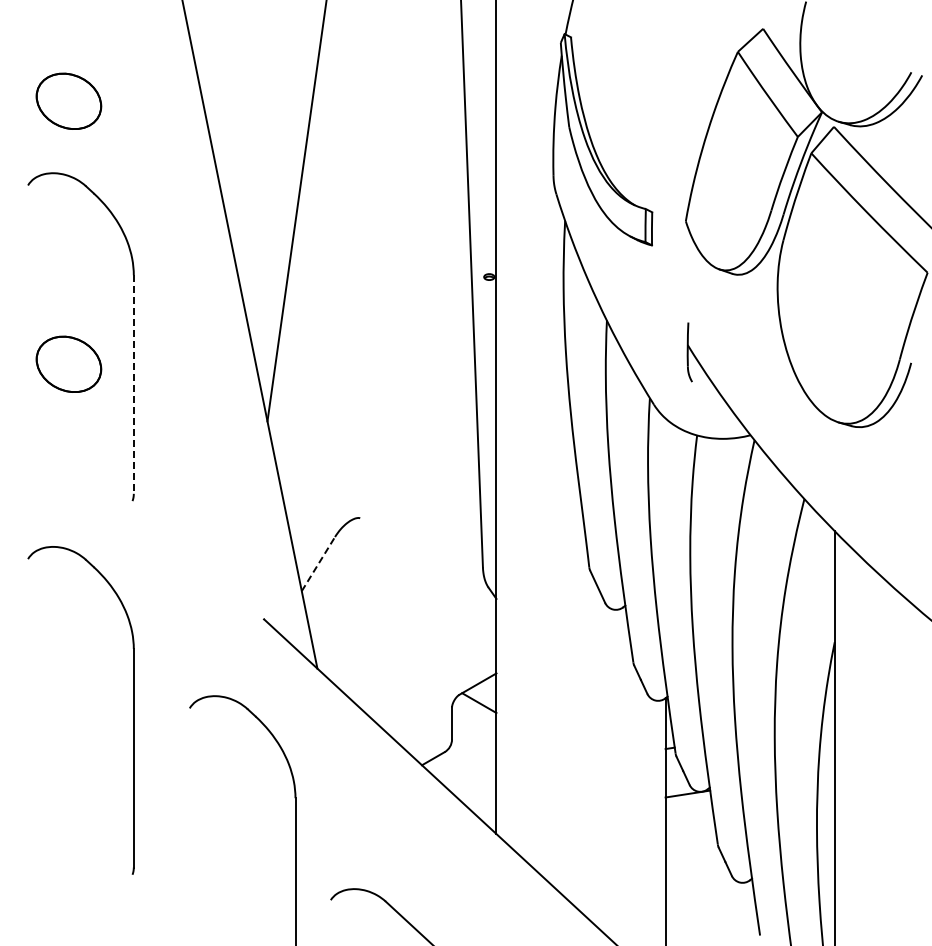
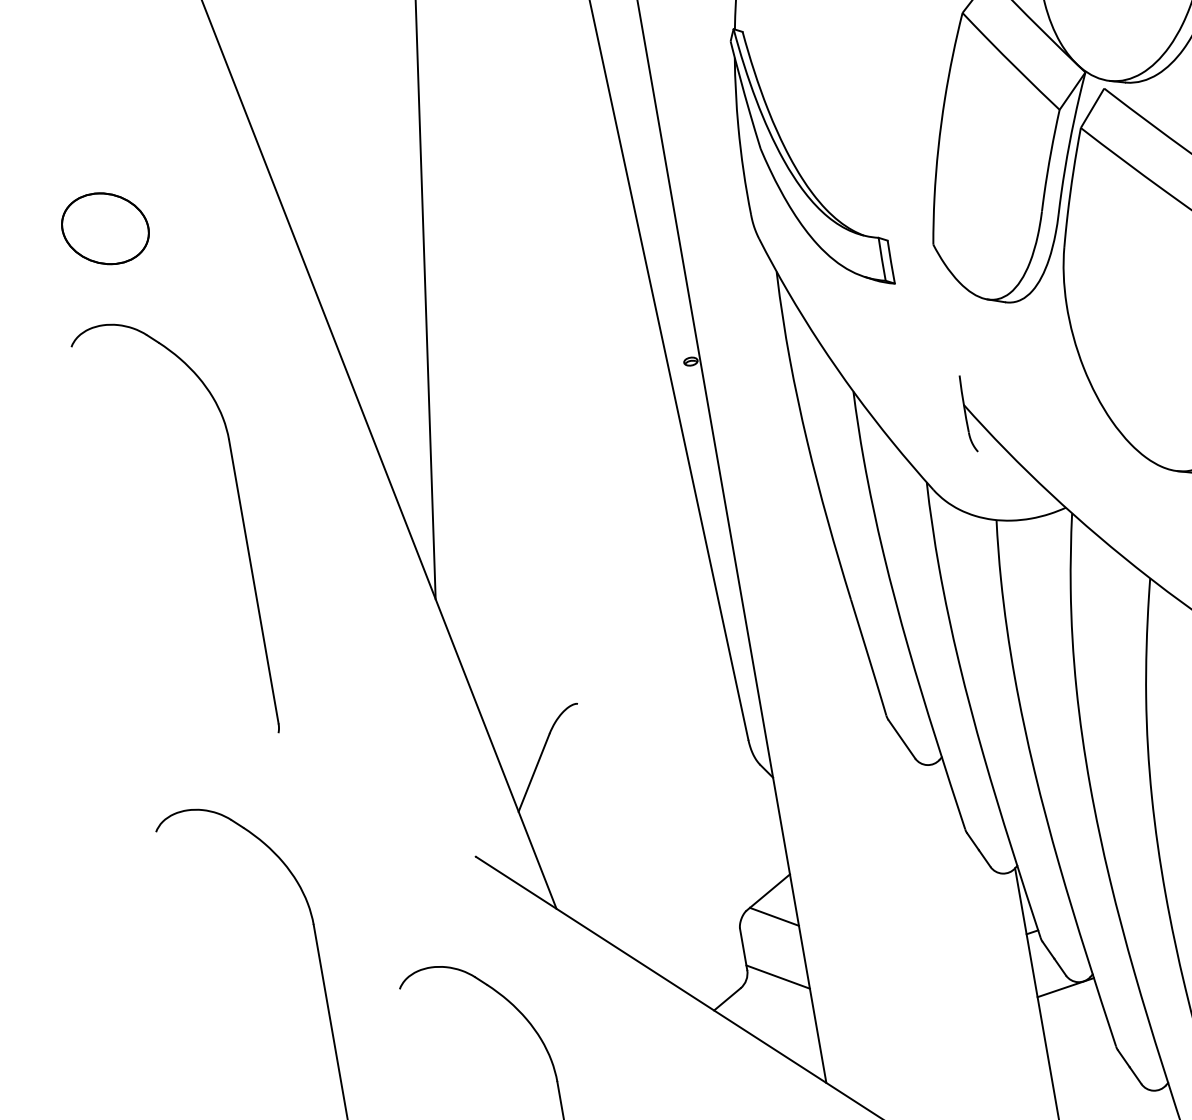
part: (68, 363) -> (164, 569), removed
line: (133, 385) -> (253, 582), dashed -> solid
line: (318, 564) -> (534, 773), dashed -> solid
line: (474, 748) -> (778, 976), added

